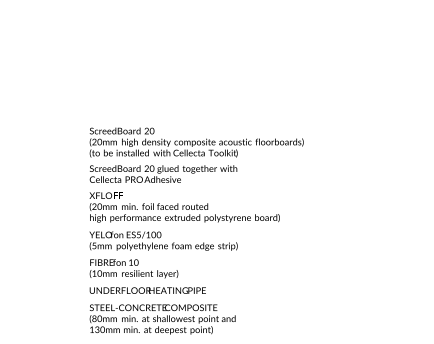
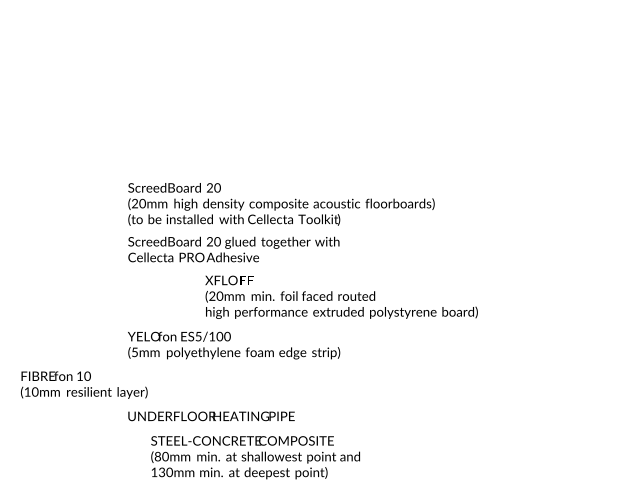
text: (184, 207) -> (341, 297), moved
text: (133, 268) -> (83, 384), moved
text: (162, 319) -> (255, 457), moved

